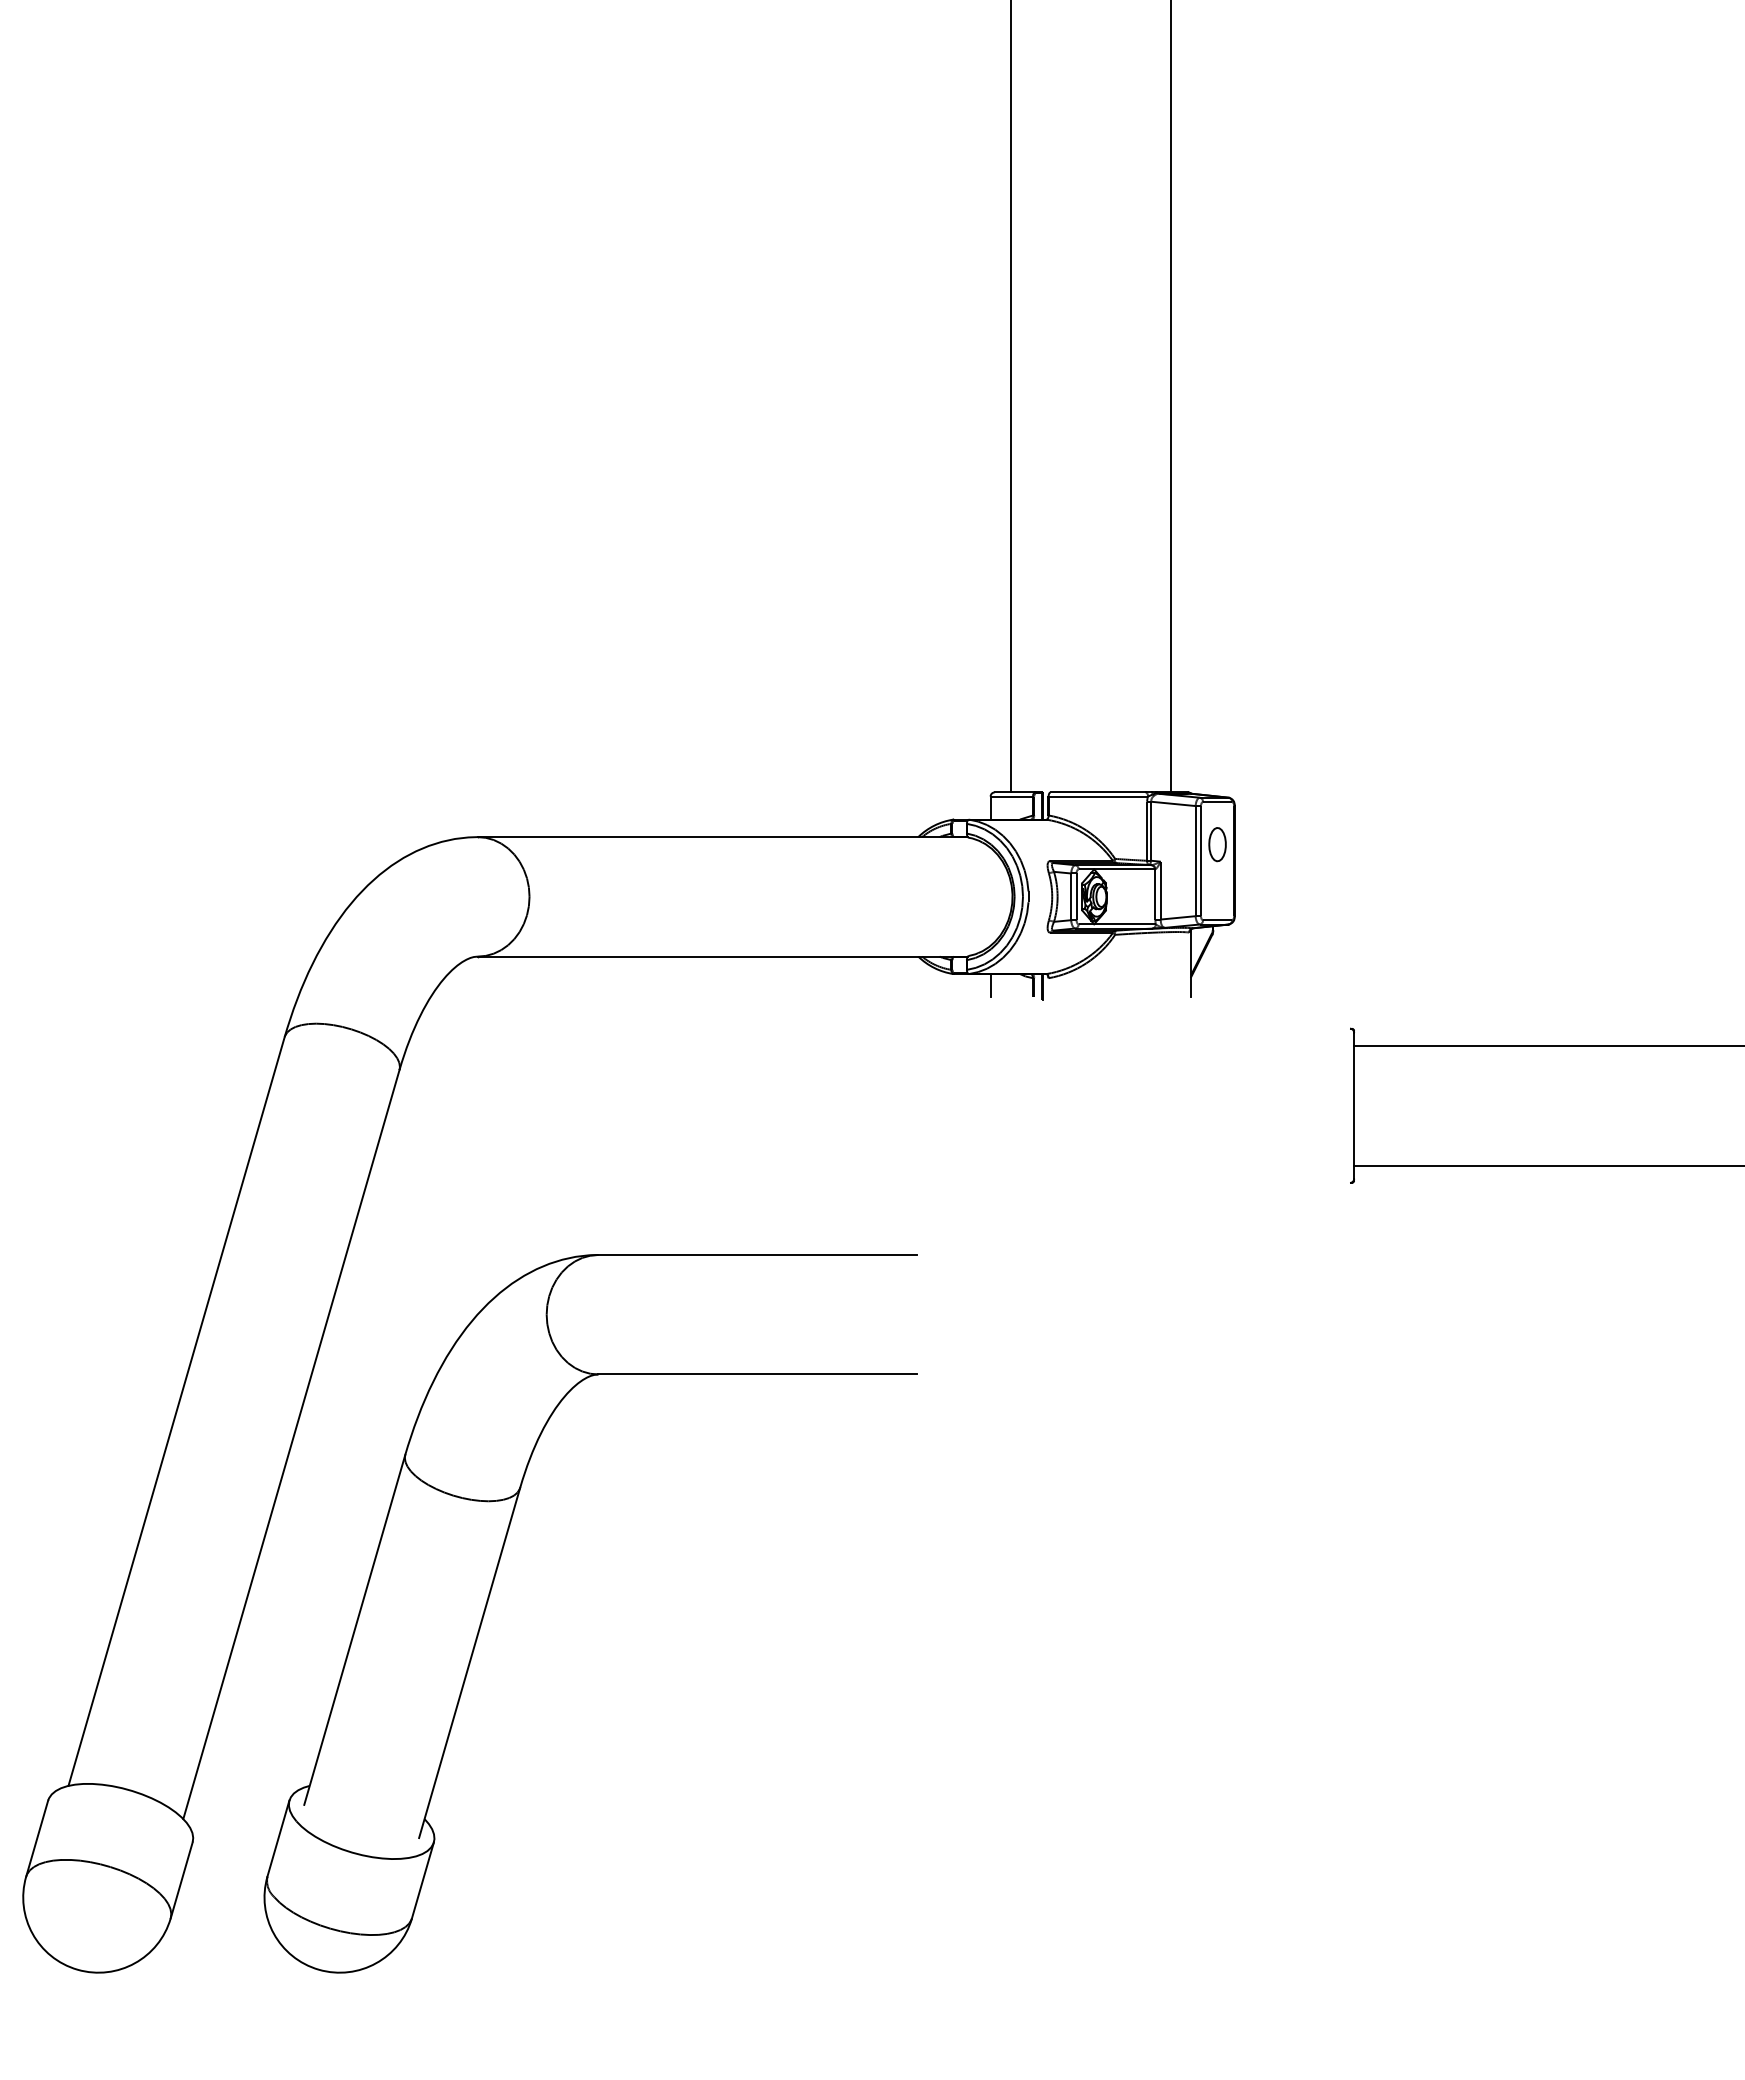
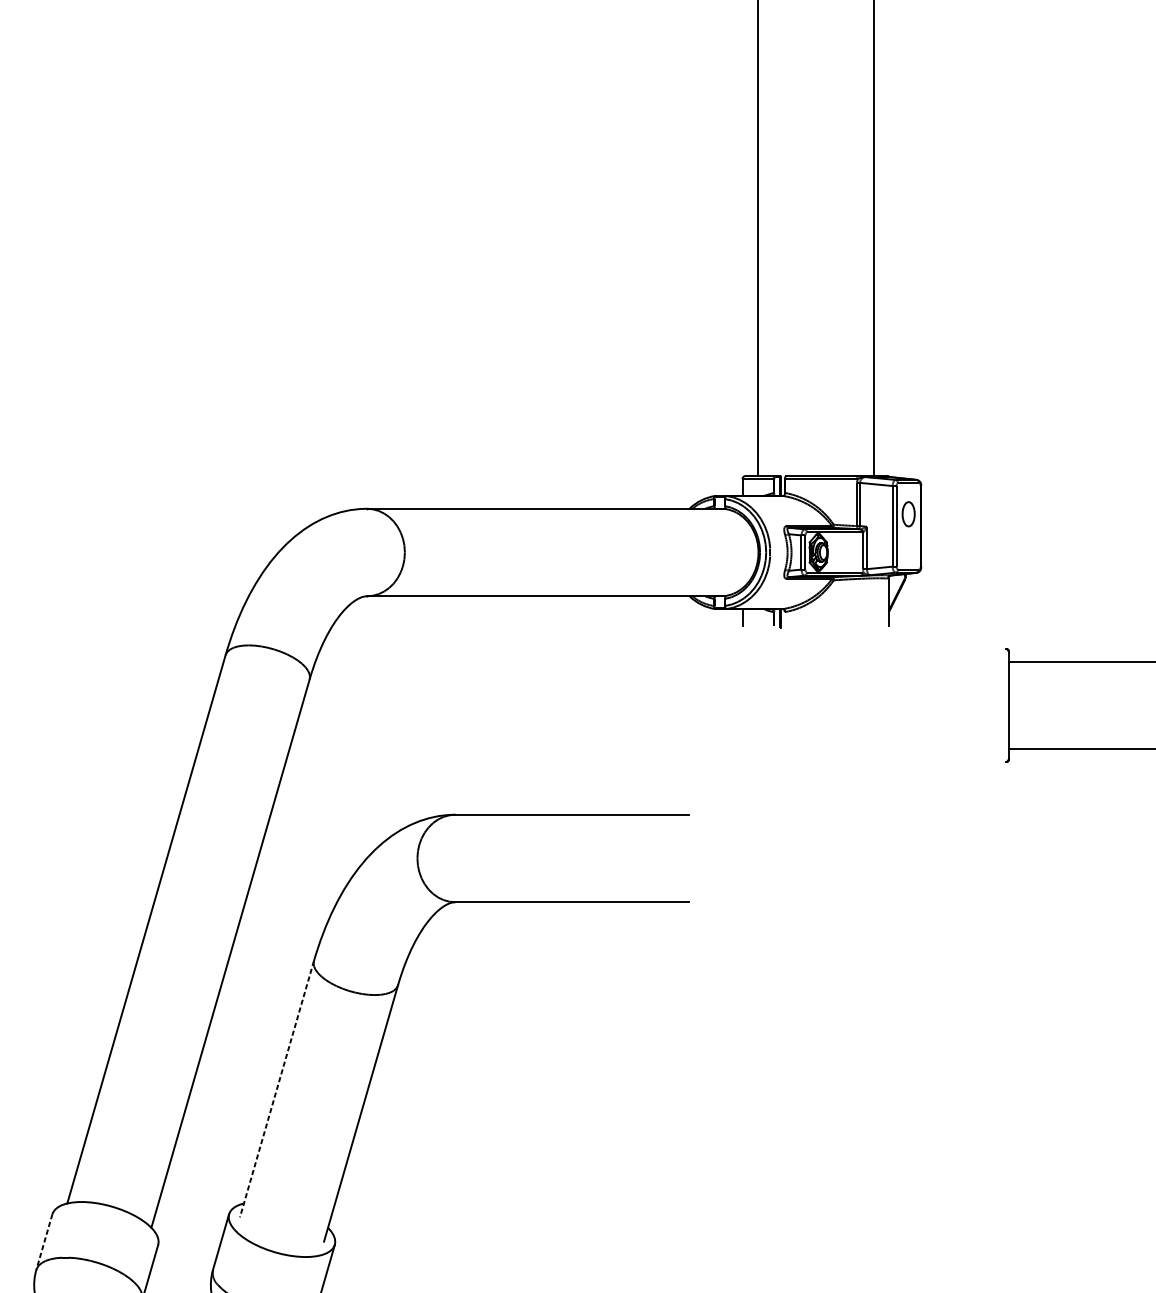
line: (354, 1630) -> (276, 1089), solid -> dashed
line: (37, 1838) -> (44, 1241), solid -> dashed

